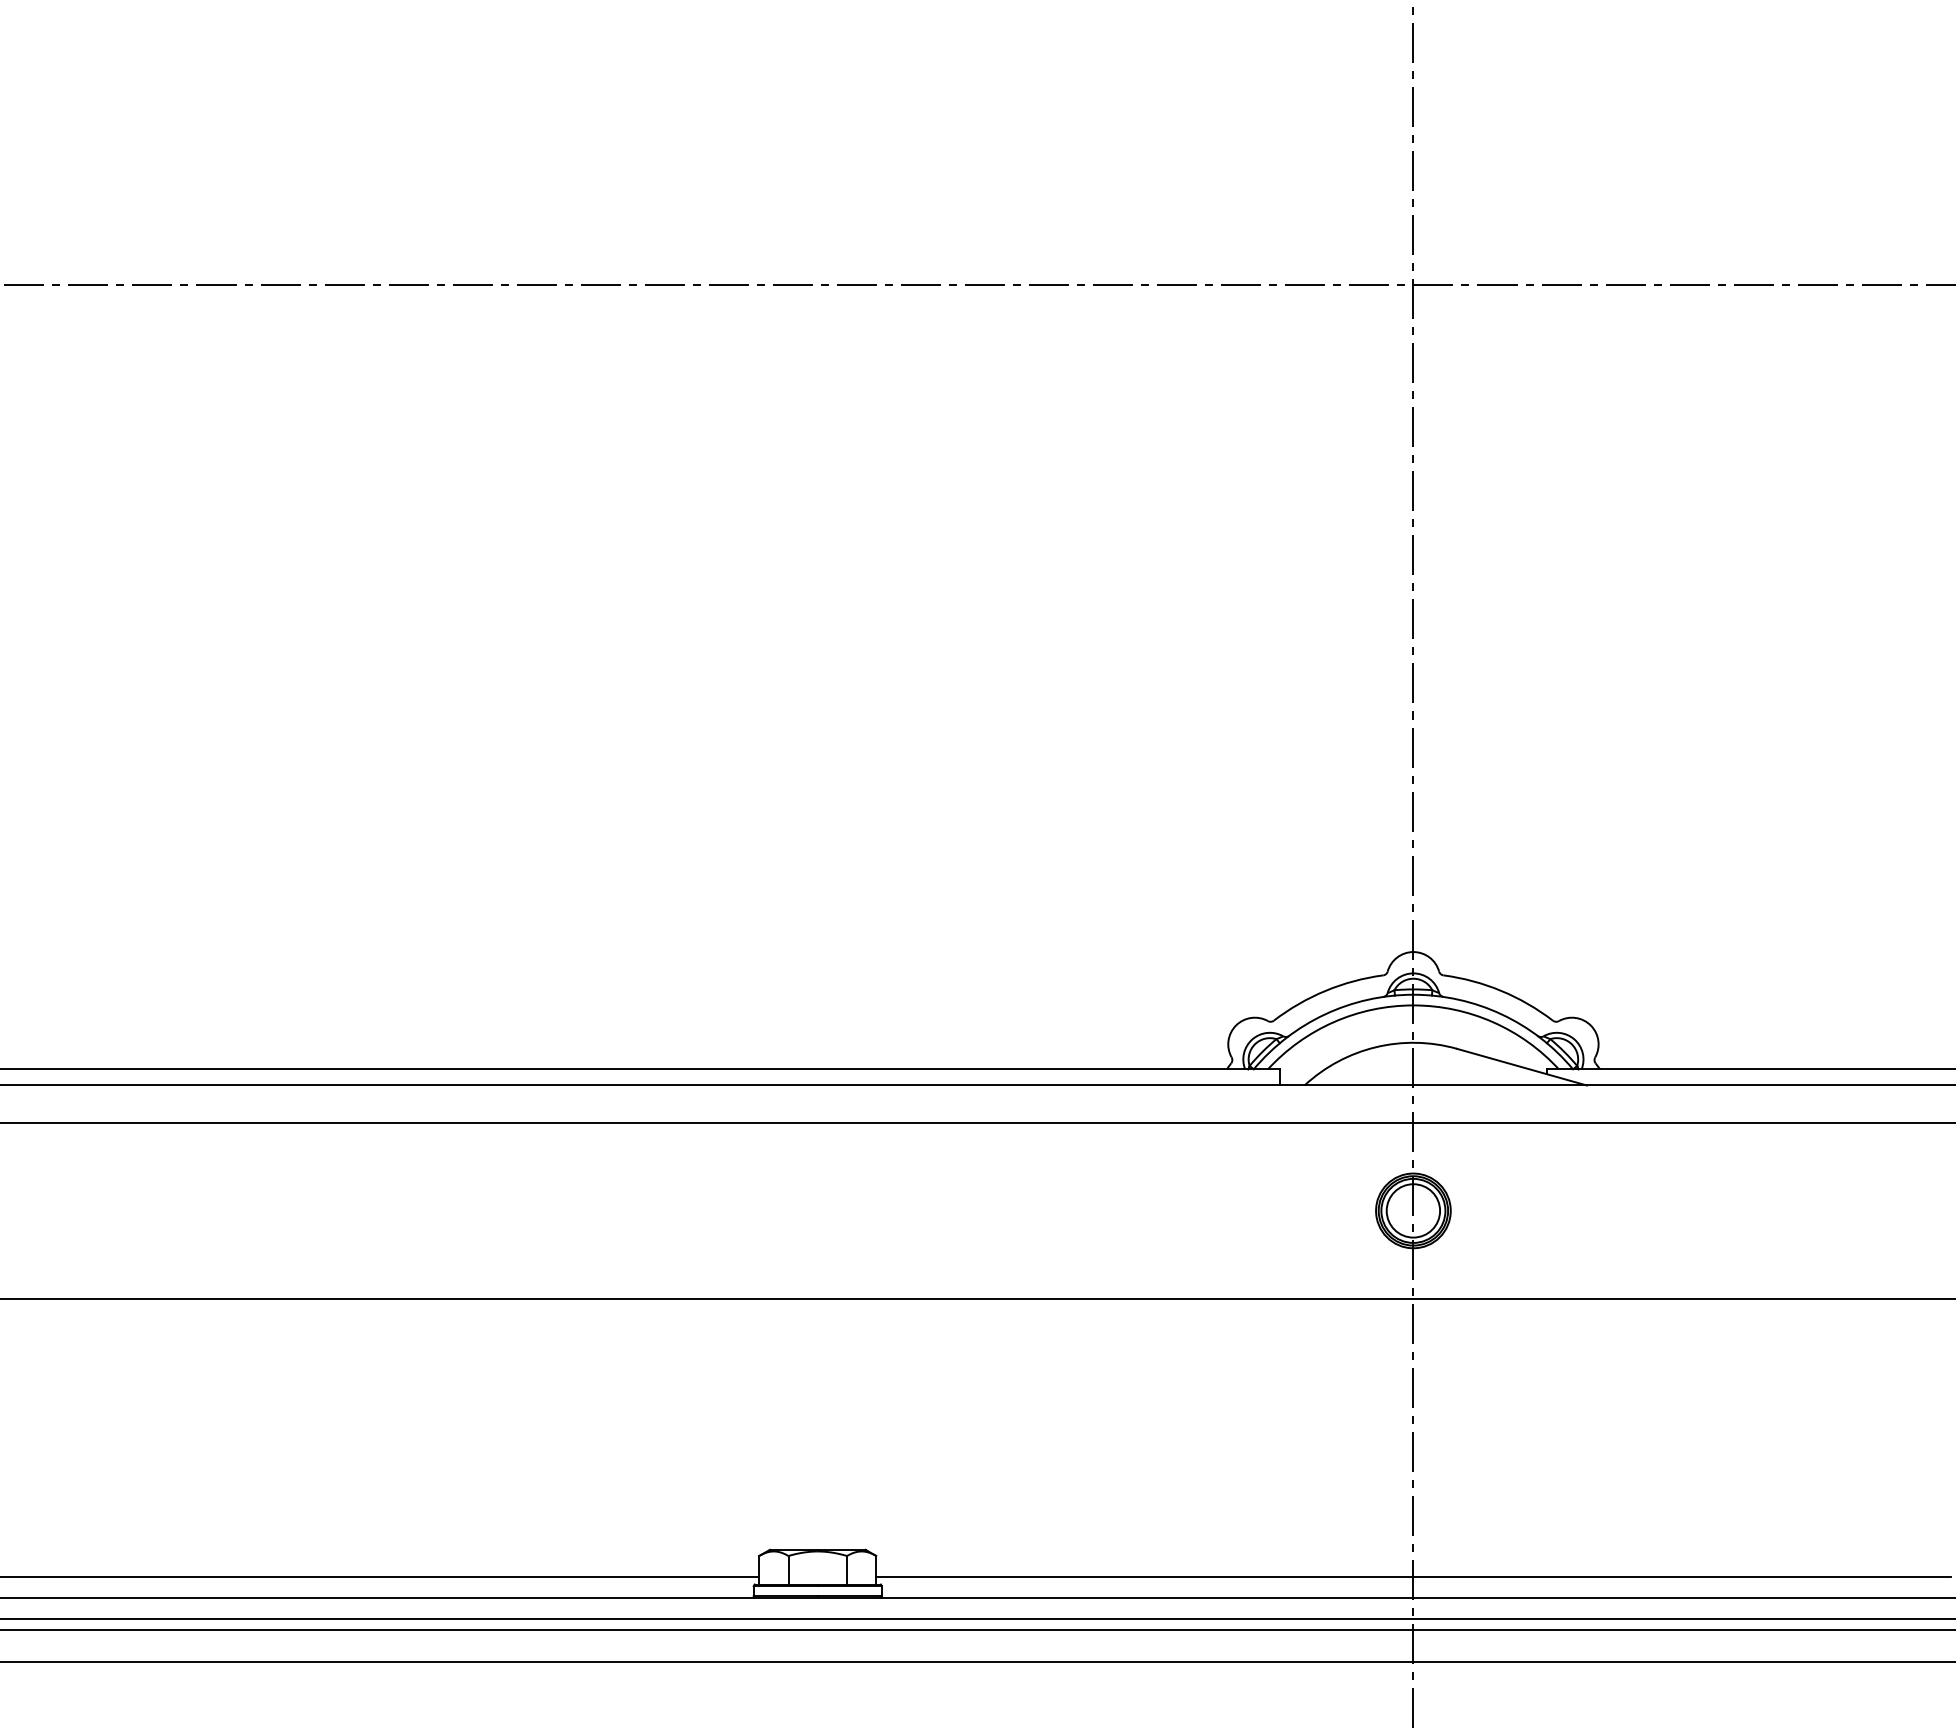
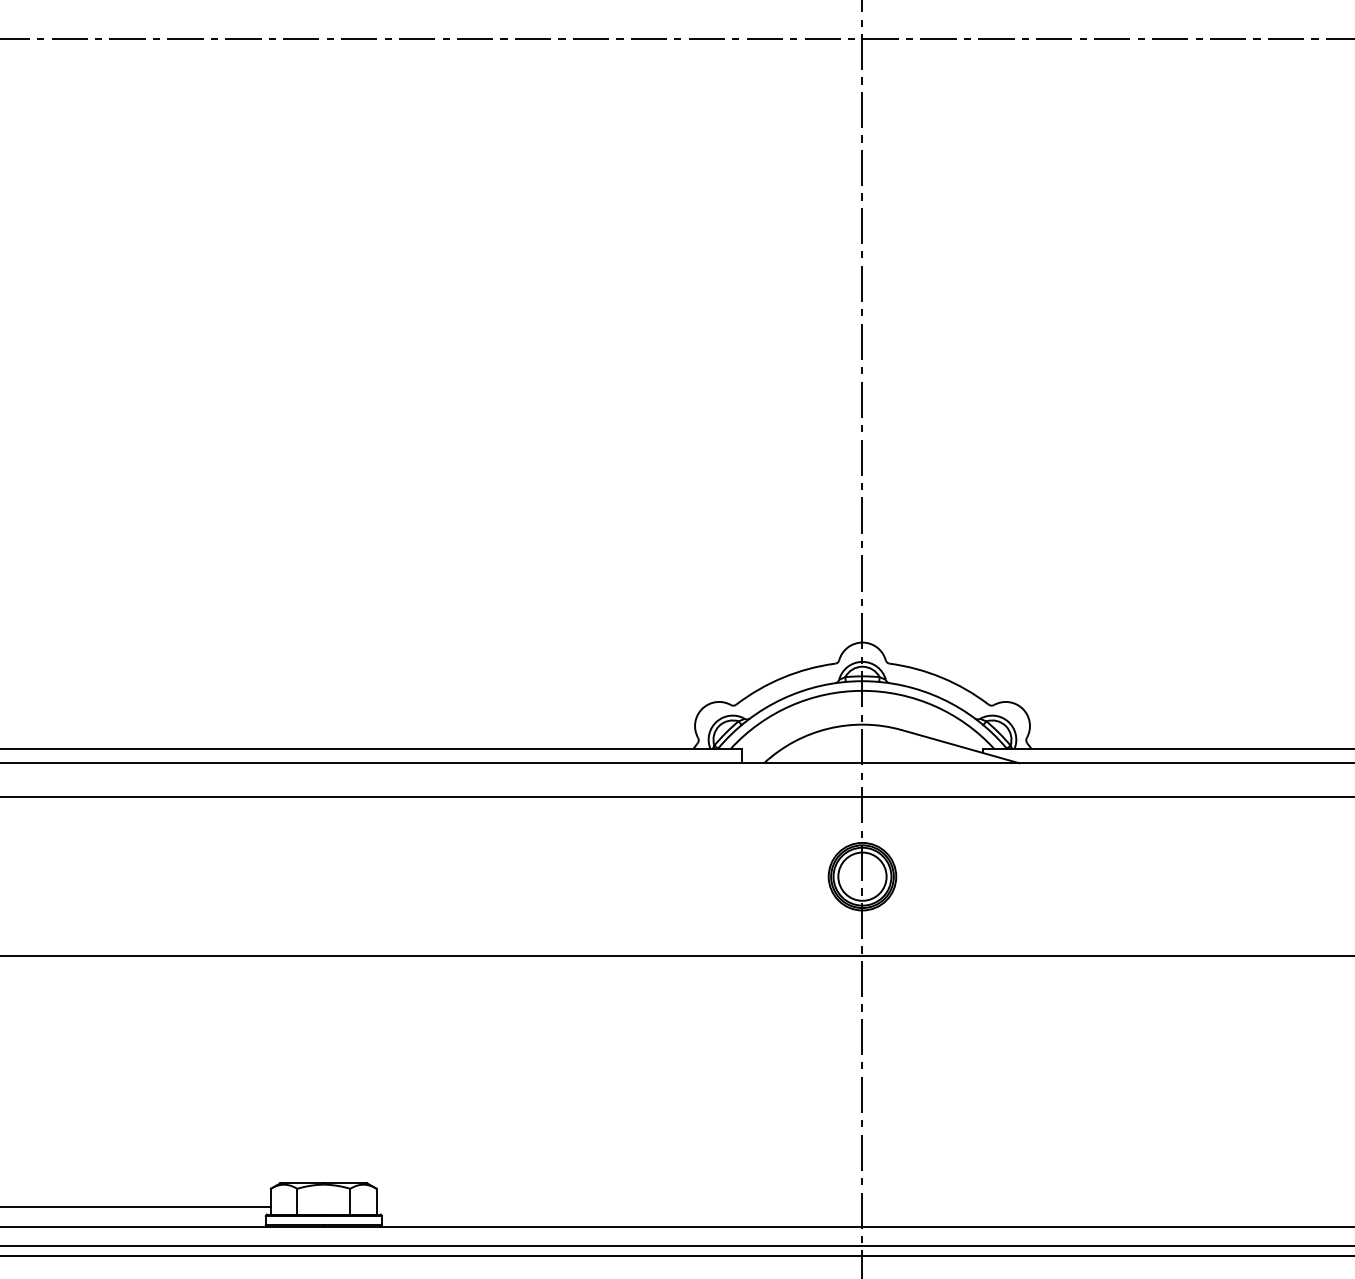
line: (1413, 1576) -> (862, 1207), removed

